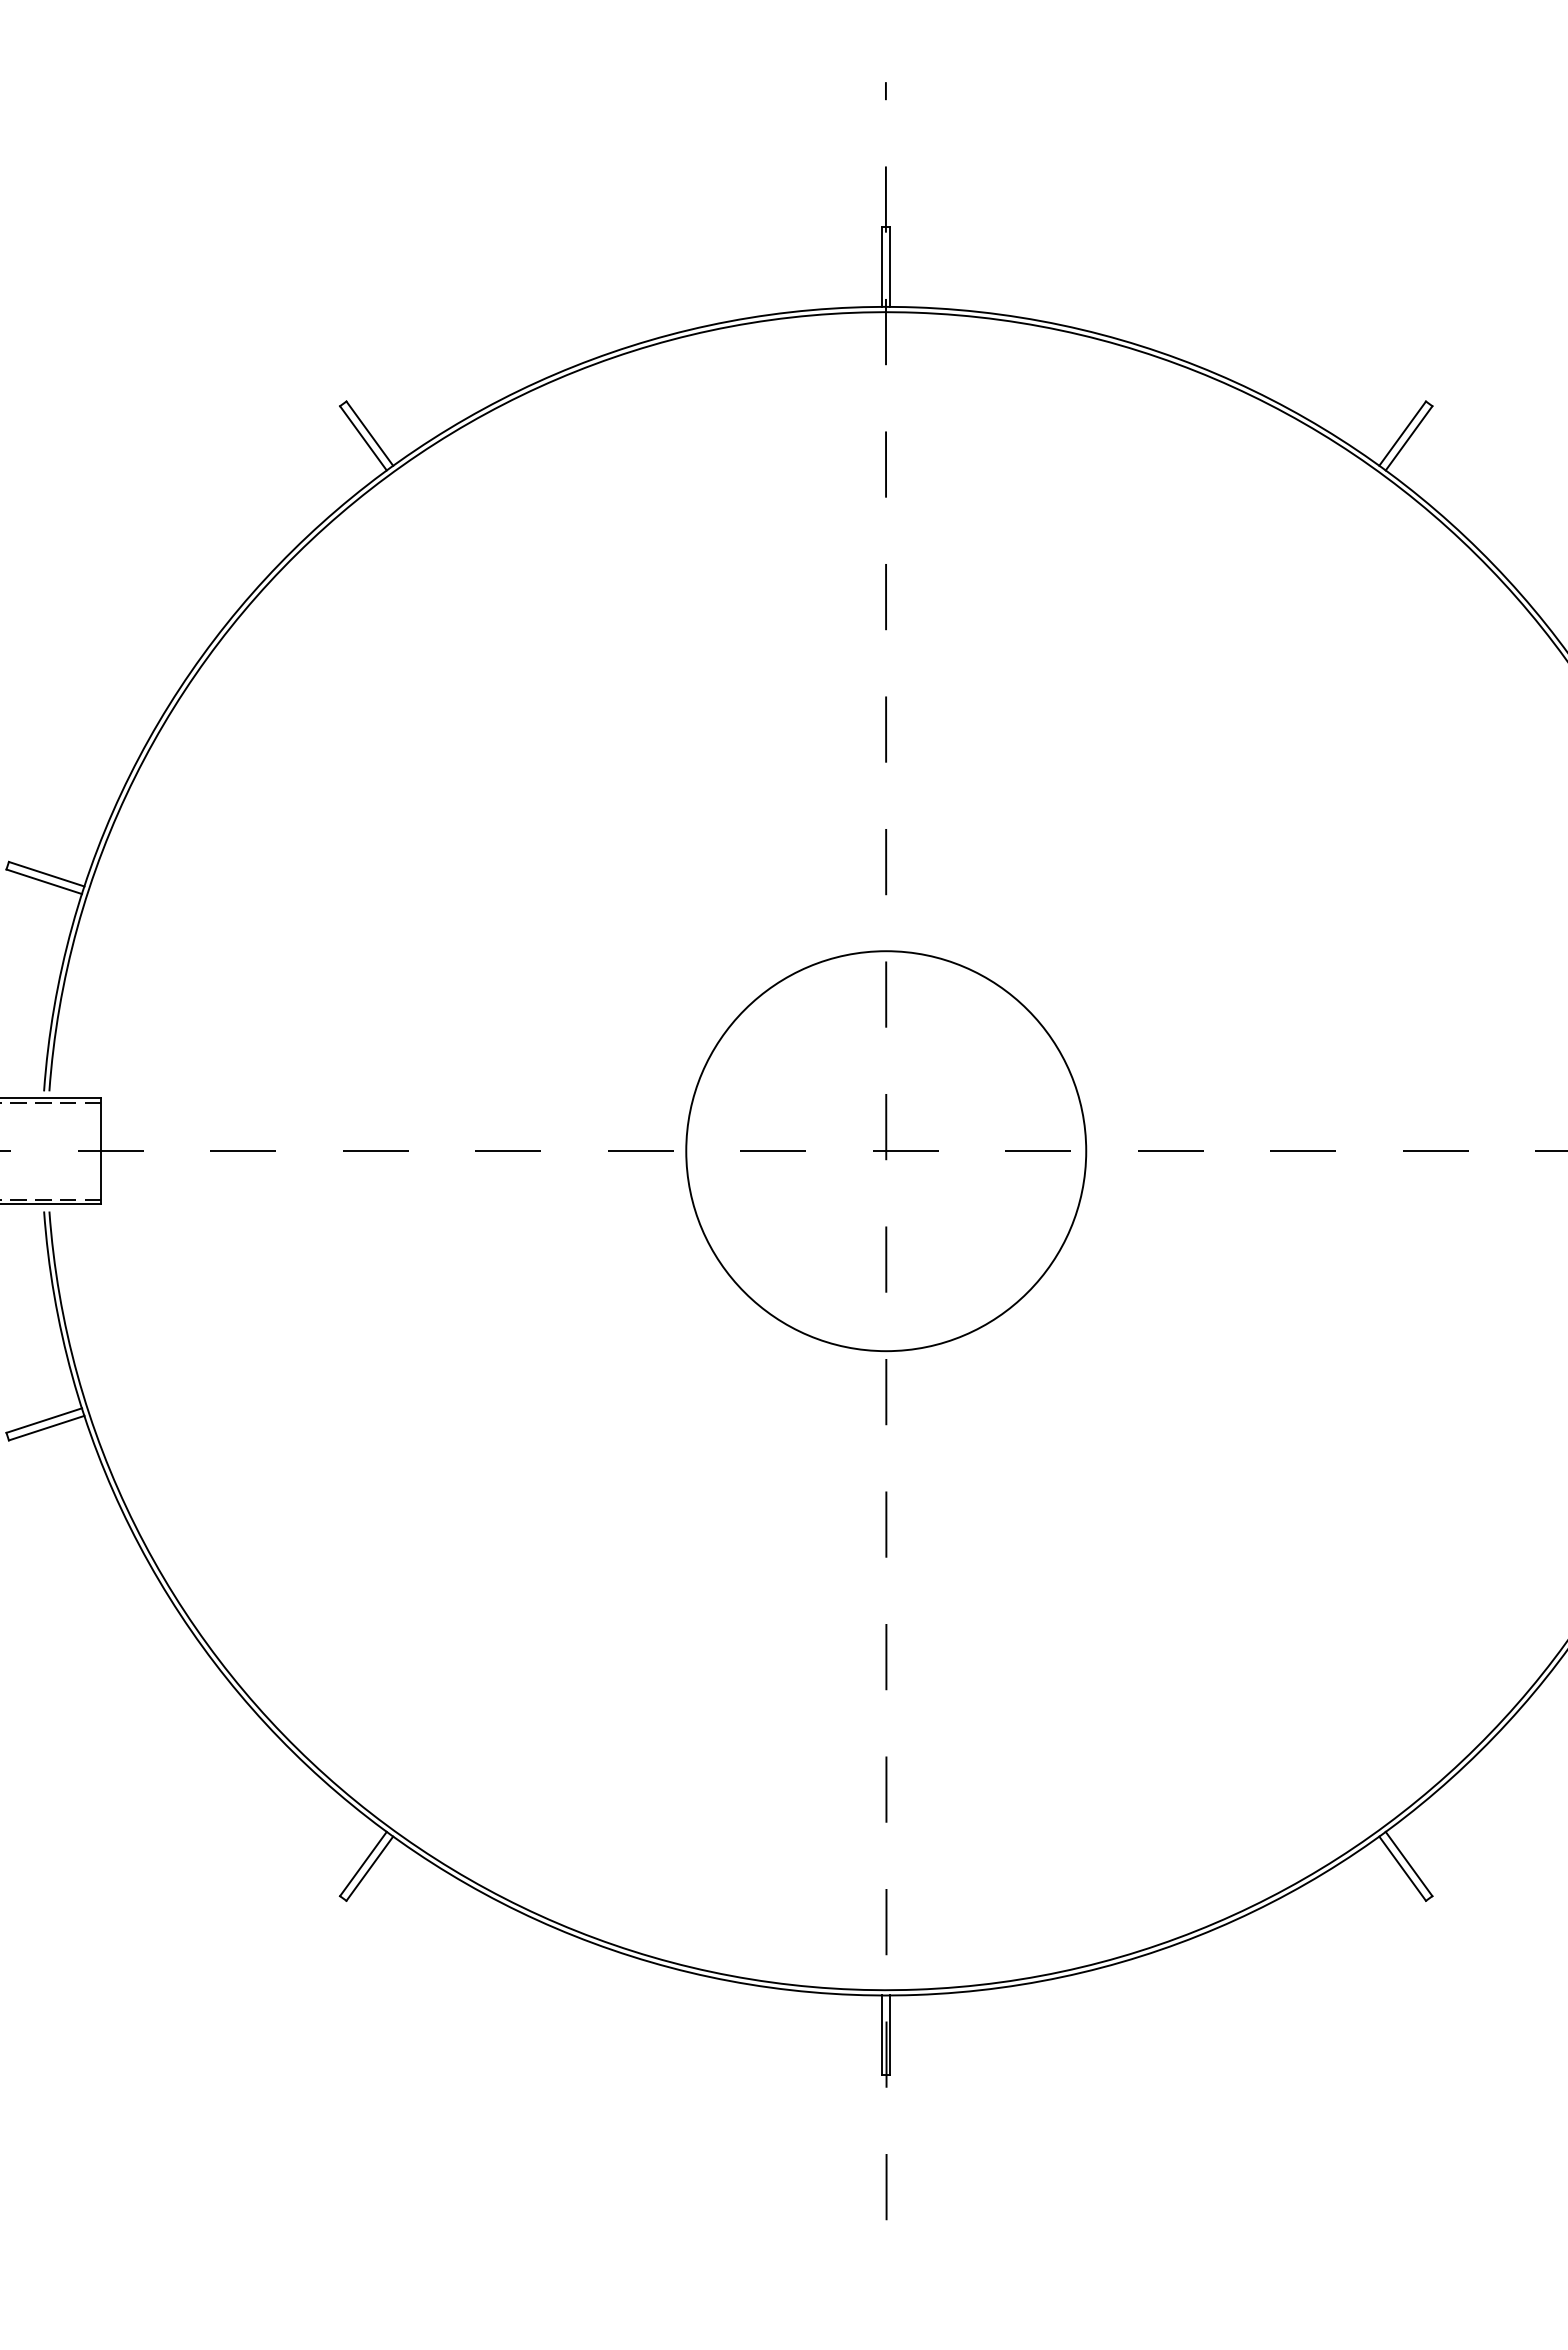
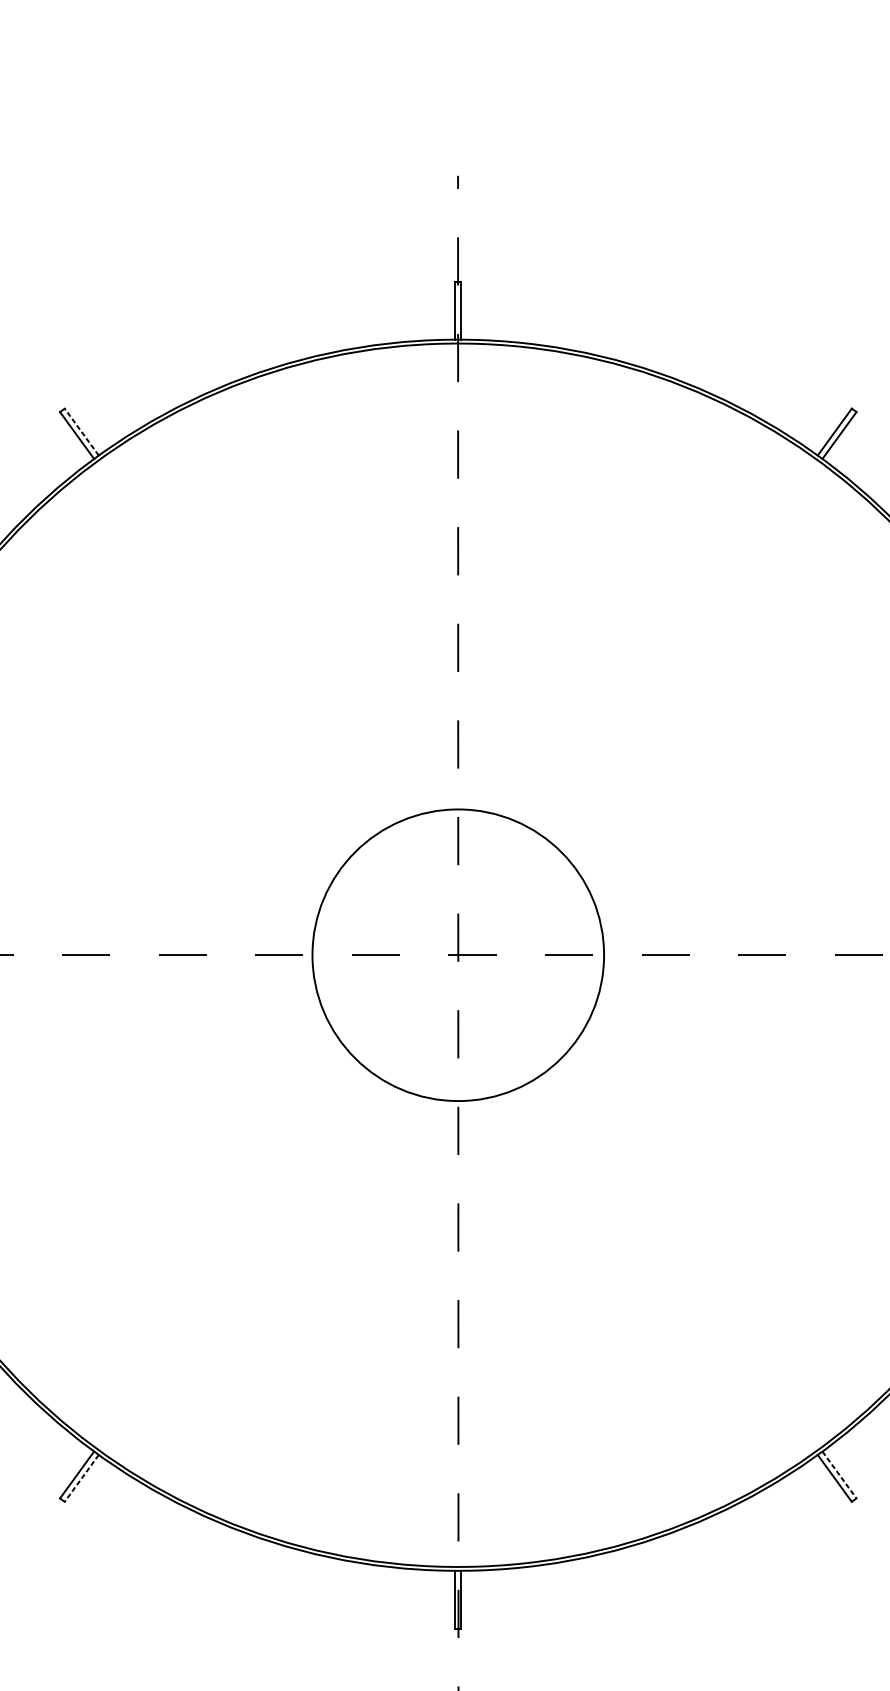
line: (369, 433) -> (81, 431), solid -> dashed
line: (1409, 1864) -> (839, 1475), solid -> dashed
line: (369, 1868) -> (81, 1478), solid -> dashed

